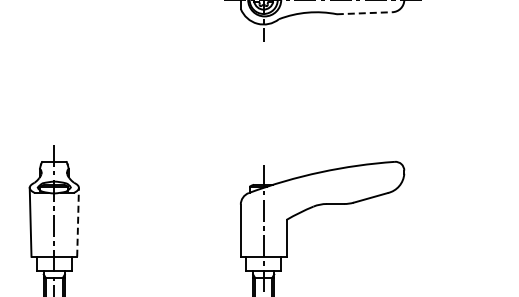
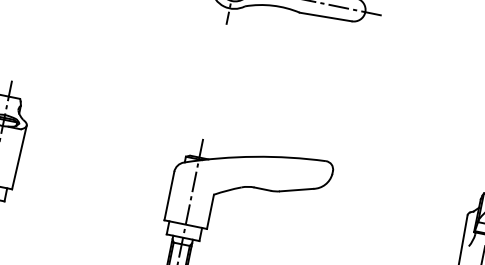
line: (364, 13) -> (325, 17), dashed -> solid
line: (78, 221) -> (20, 156), dashed -> solid

